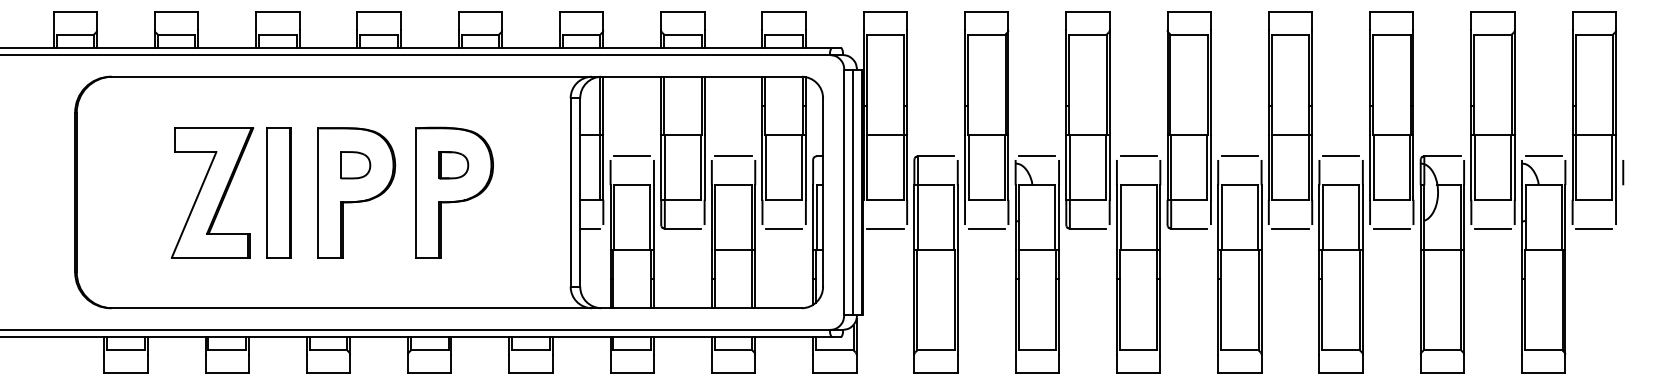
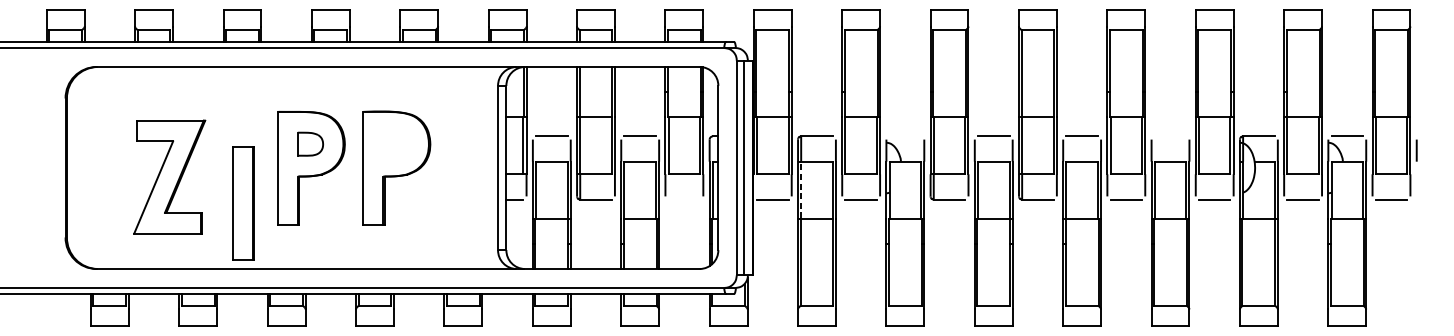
line: (1037, 156) -> (905, 136), removed
line: (1341, 156) -> (1170, 136), removed
part: (453, 165) -> (395, 144), removed
part: (212, 192) -> (169, 176), moved
part: (278, 192) -> (243, 202), moved
line: (918, 217) -> (801, 189), solid -> dashed
line: (784, 228) -> (684, 199), removed

